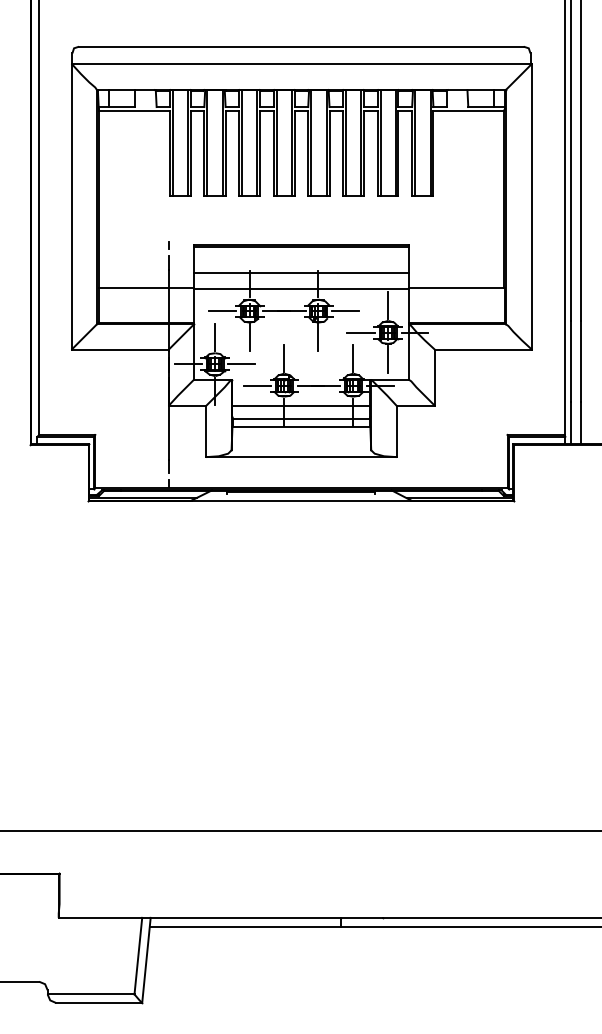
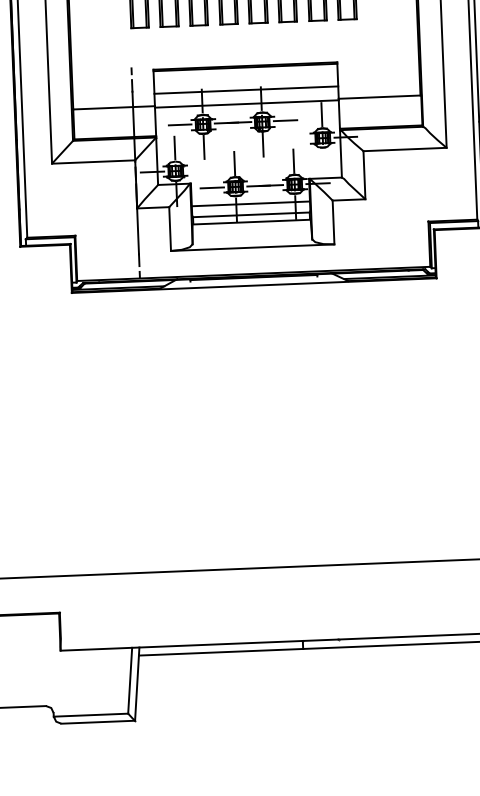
line: (360, 332) -> (299, 138), removed
line: (388, 359) -> (323, 161), removed
line: (241, 364) -> (198, 170), removed

